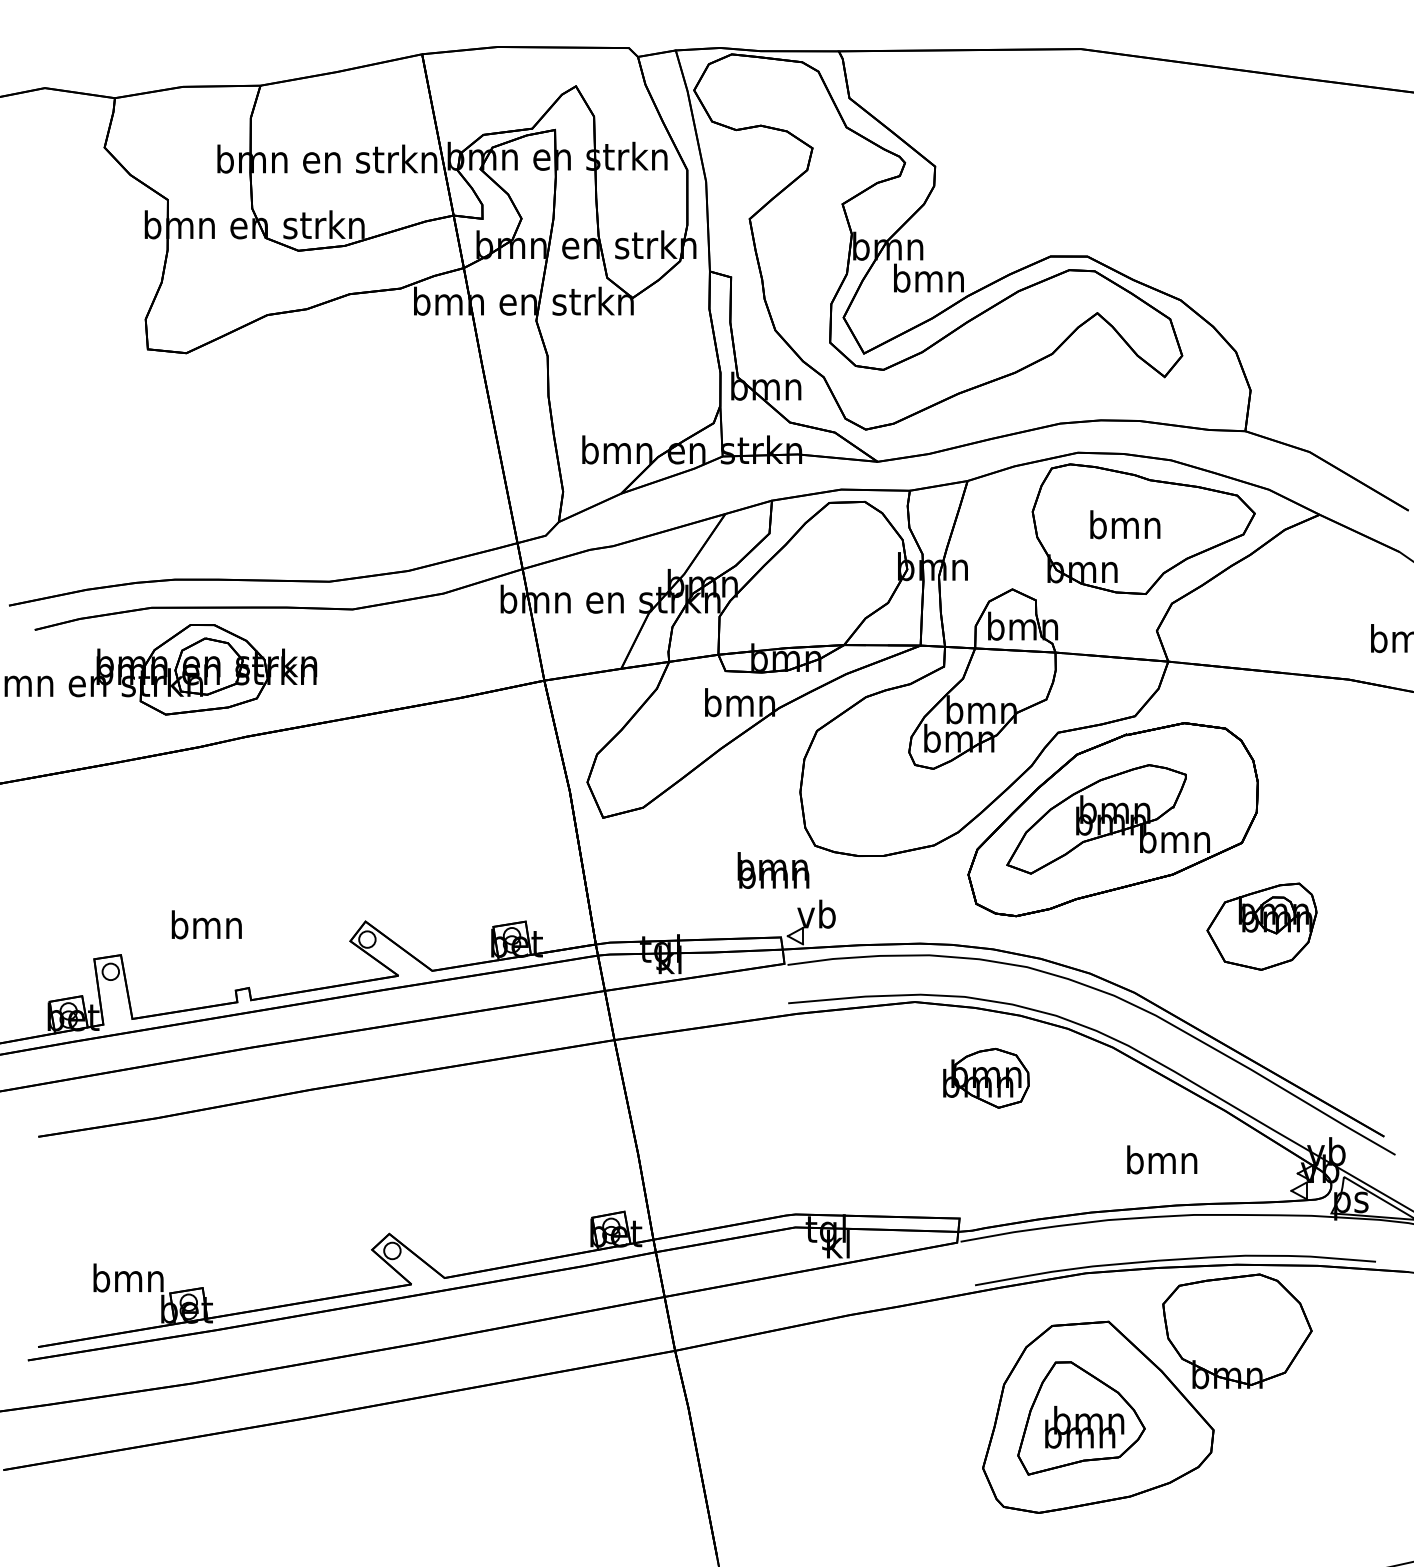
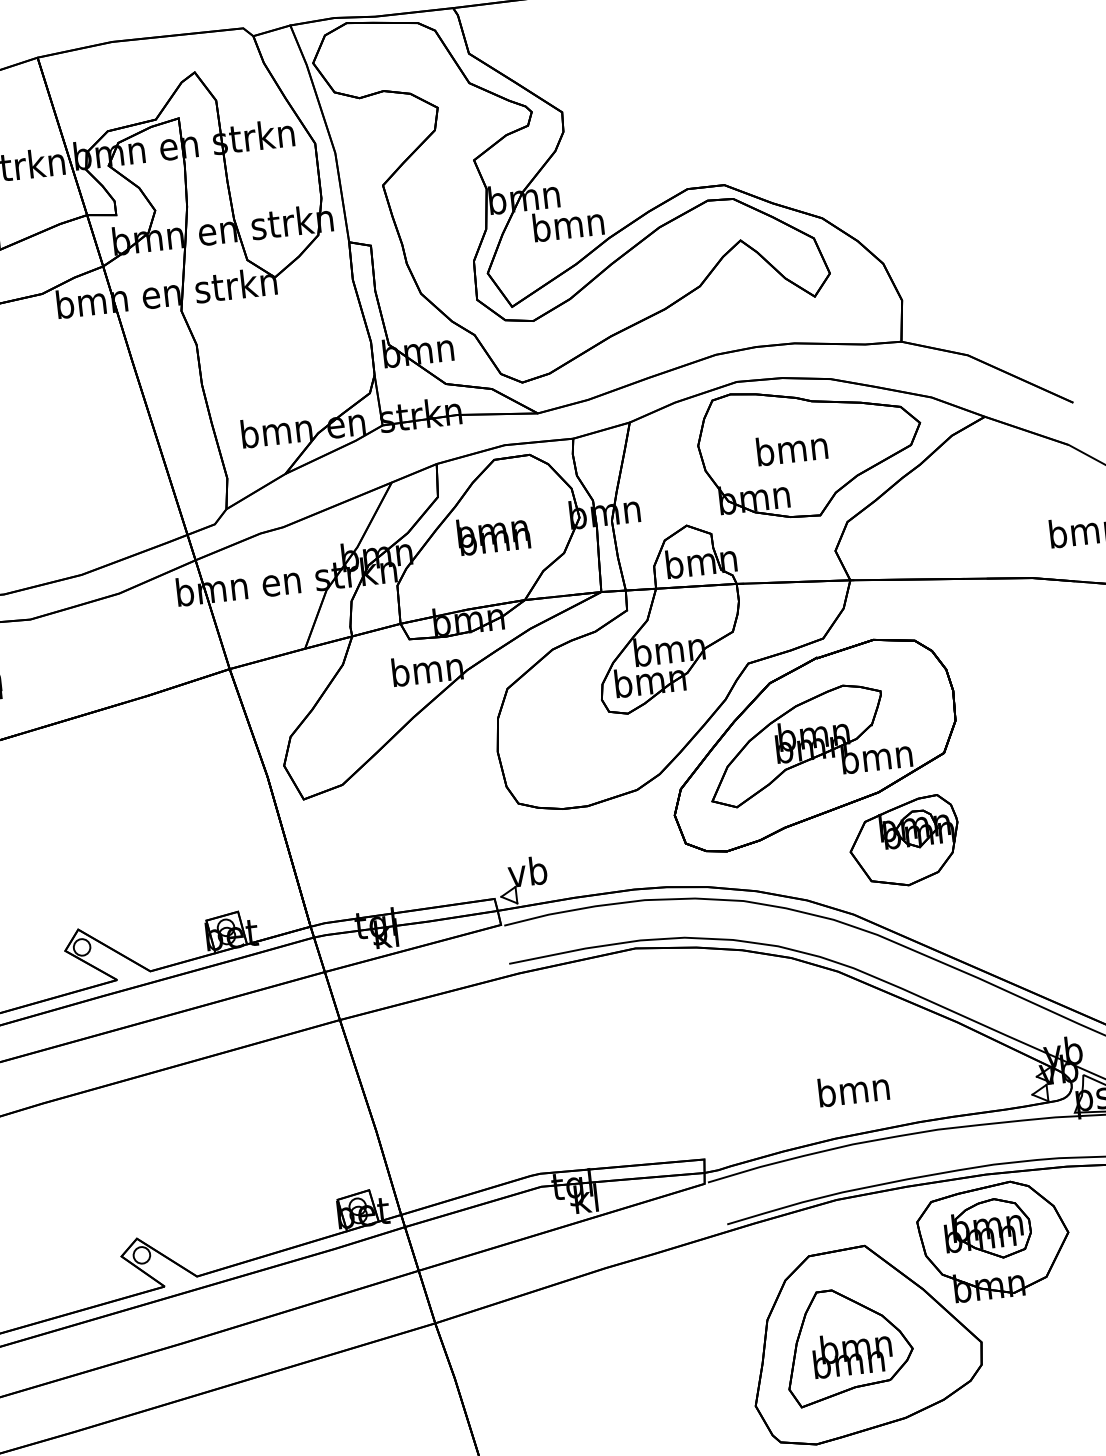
text: (773, 870) -> (493, 534), moved
part: (1261, 926) -> (904, 841), moved
part: (986, 1078) -> (988, 1229), moved
text: (1162, 1159) -> (854, 1089), moved

